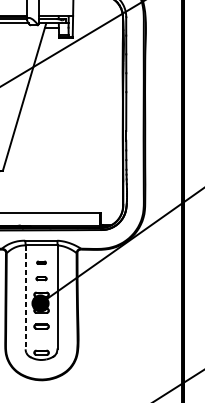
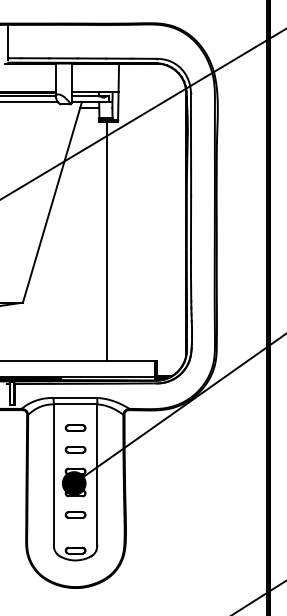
line: (64, 125) -> (107, 240), added
part: (41, 262) -> (75, 427), size x1.67
part: (41, 278) -> (75, 449), size x1.43
line: (25, 297) -> (53, 475), dashed -> solid

